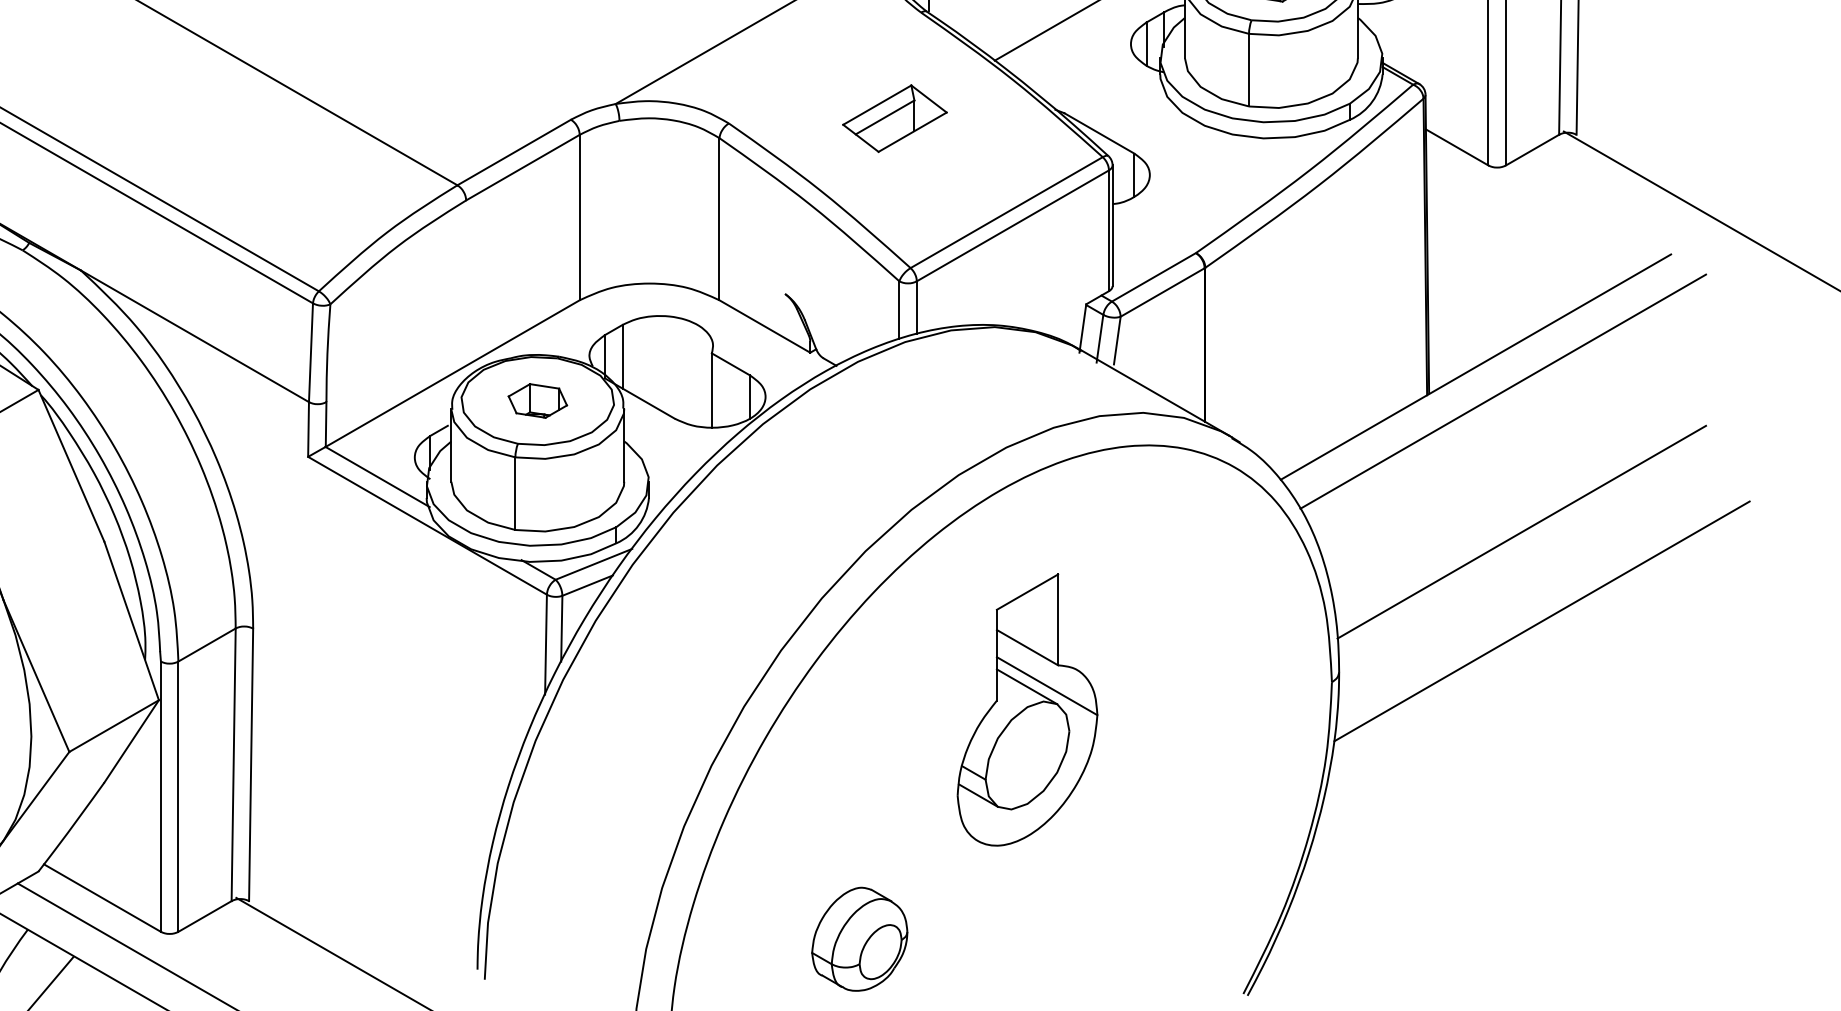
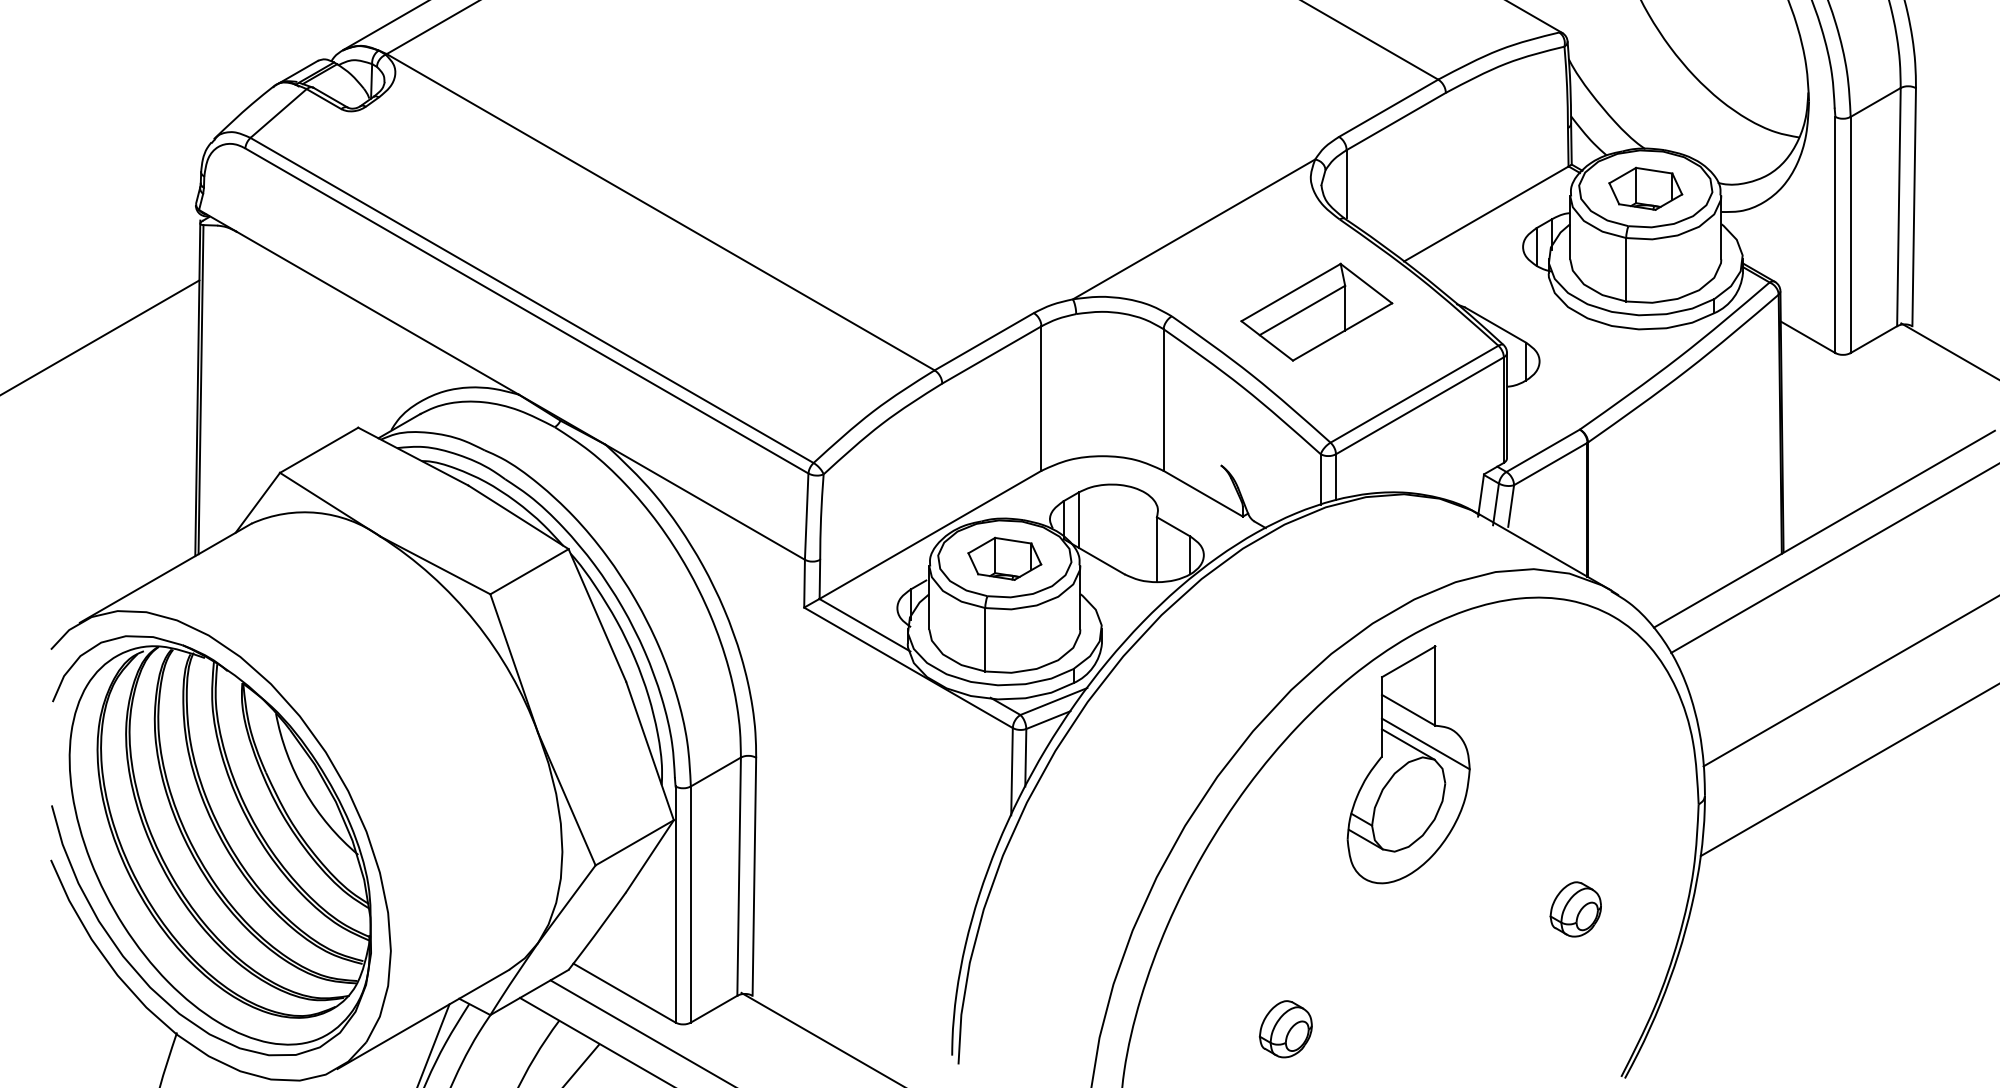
part: (894, 117) -> (1316, 311), size x1.67
part: (537, 400) -> (1004, 558), size x1.43
part: (1027, 709) -> (1408, 764), moved
part: (1190, 802) -> (1575, 909), added
part: (859, 939) -> (1285, 1029), size x0.62

